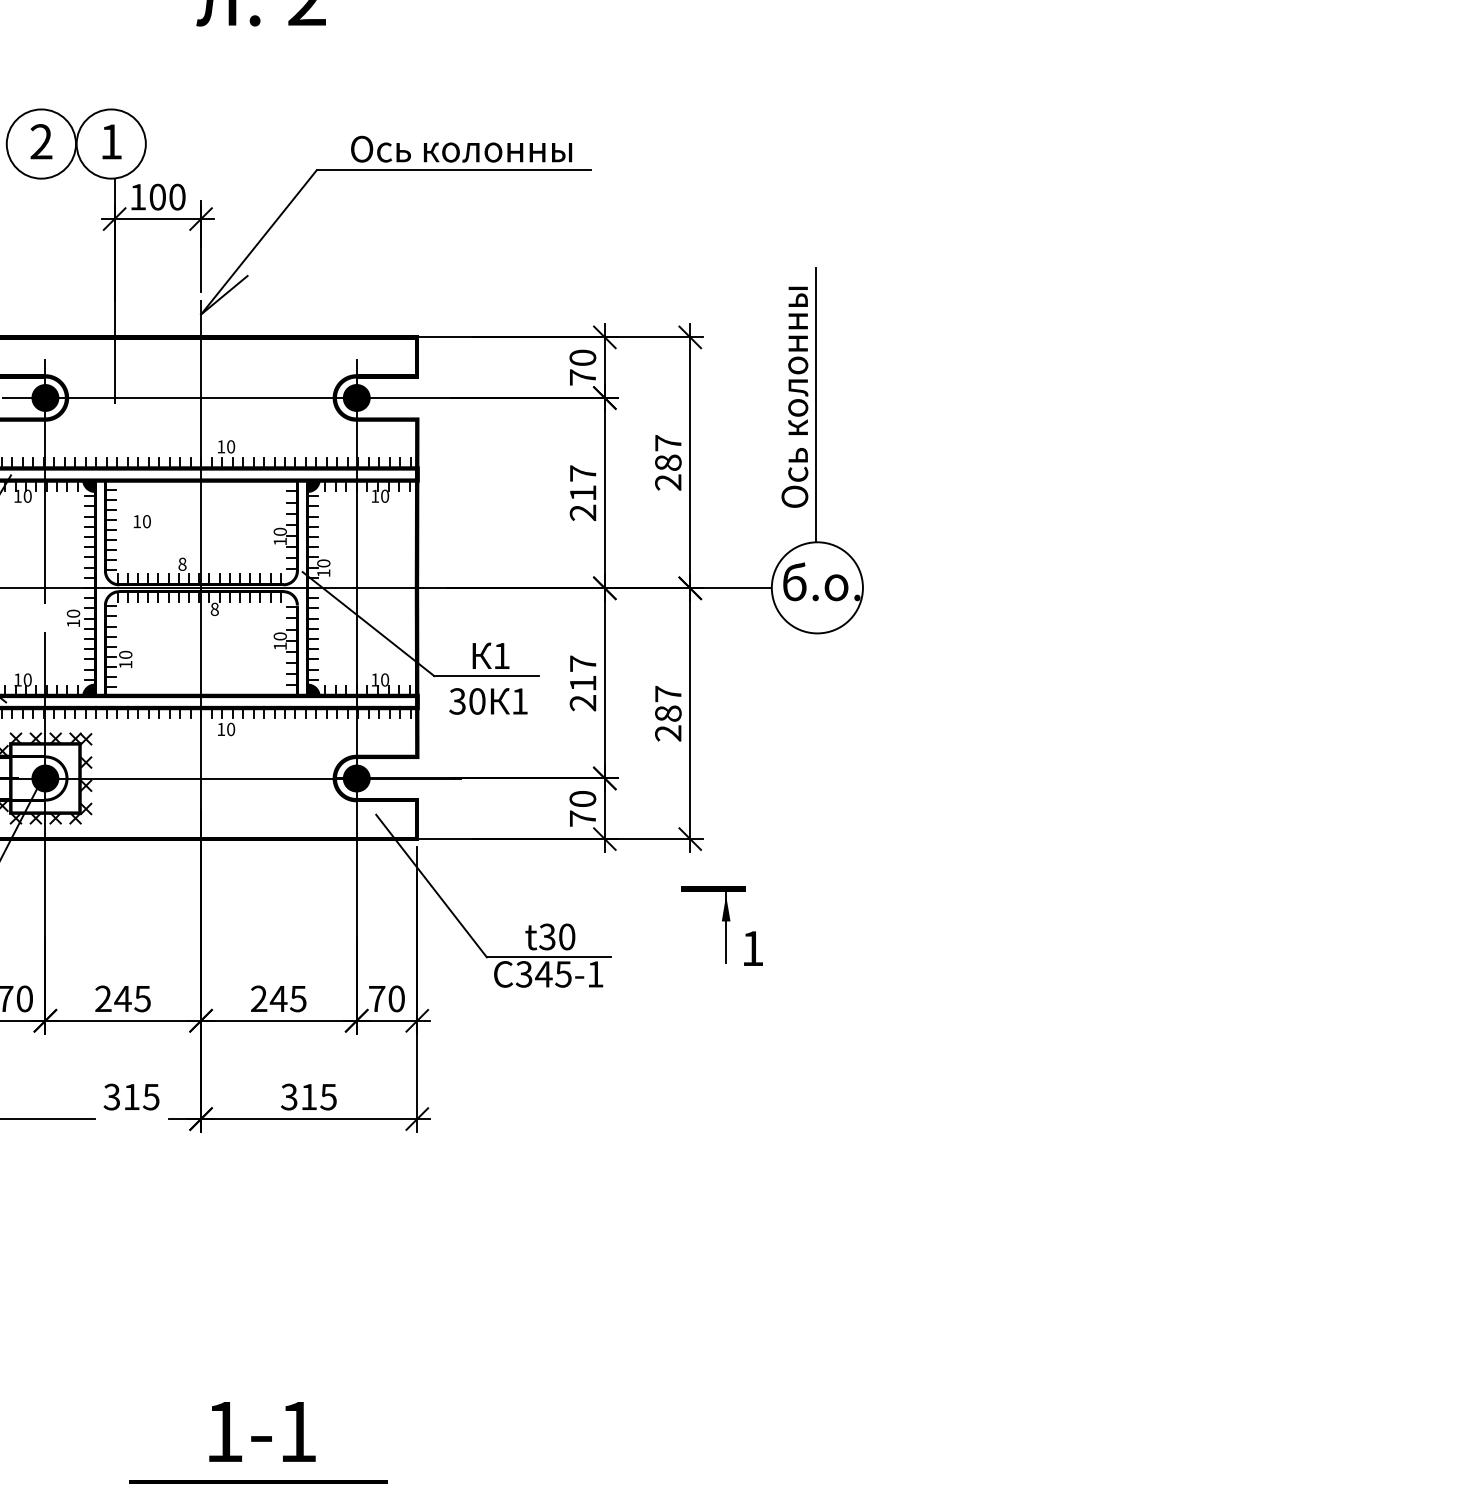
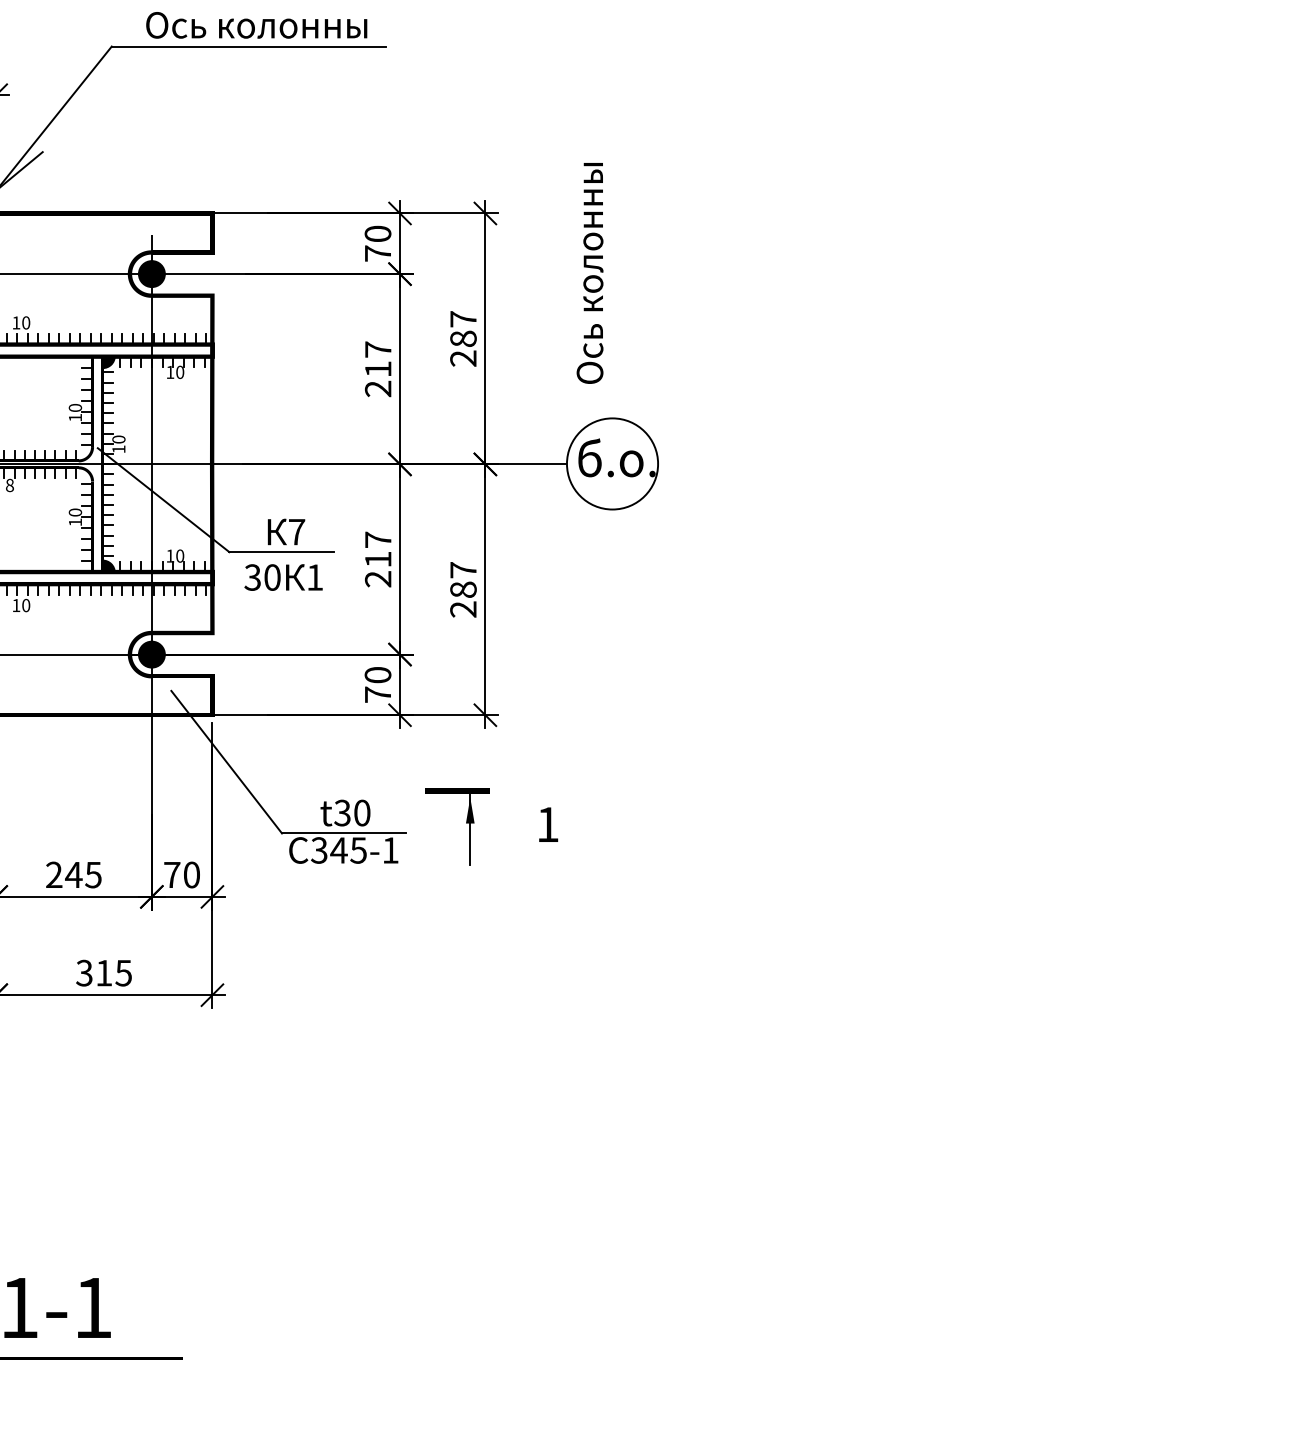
line: (816, 404) -> (611, 280), removed
text: (501, 655) -> (296, 531), 1 -> 7
part: (722, 921) -> (466, 823), moved

